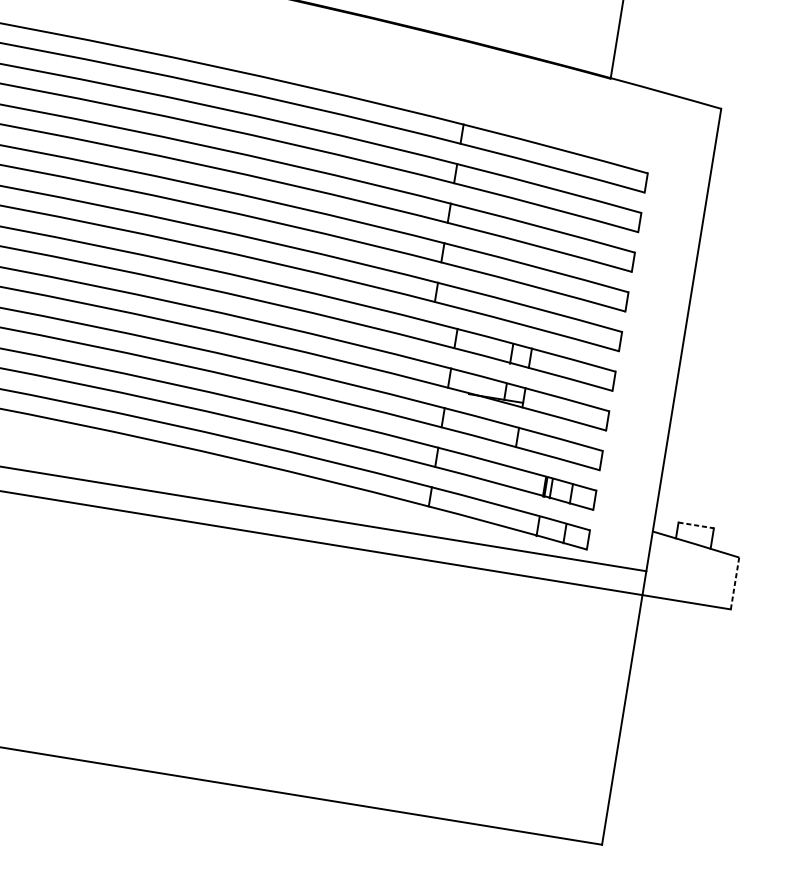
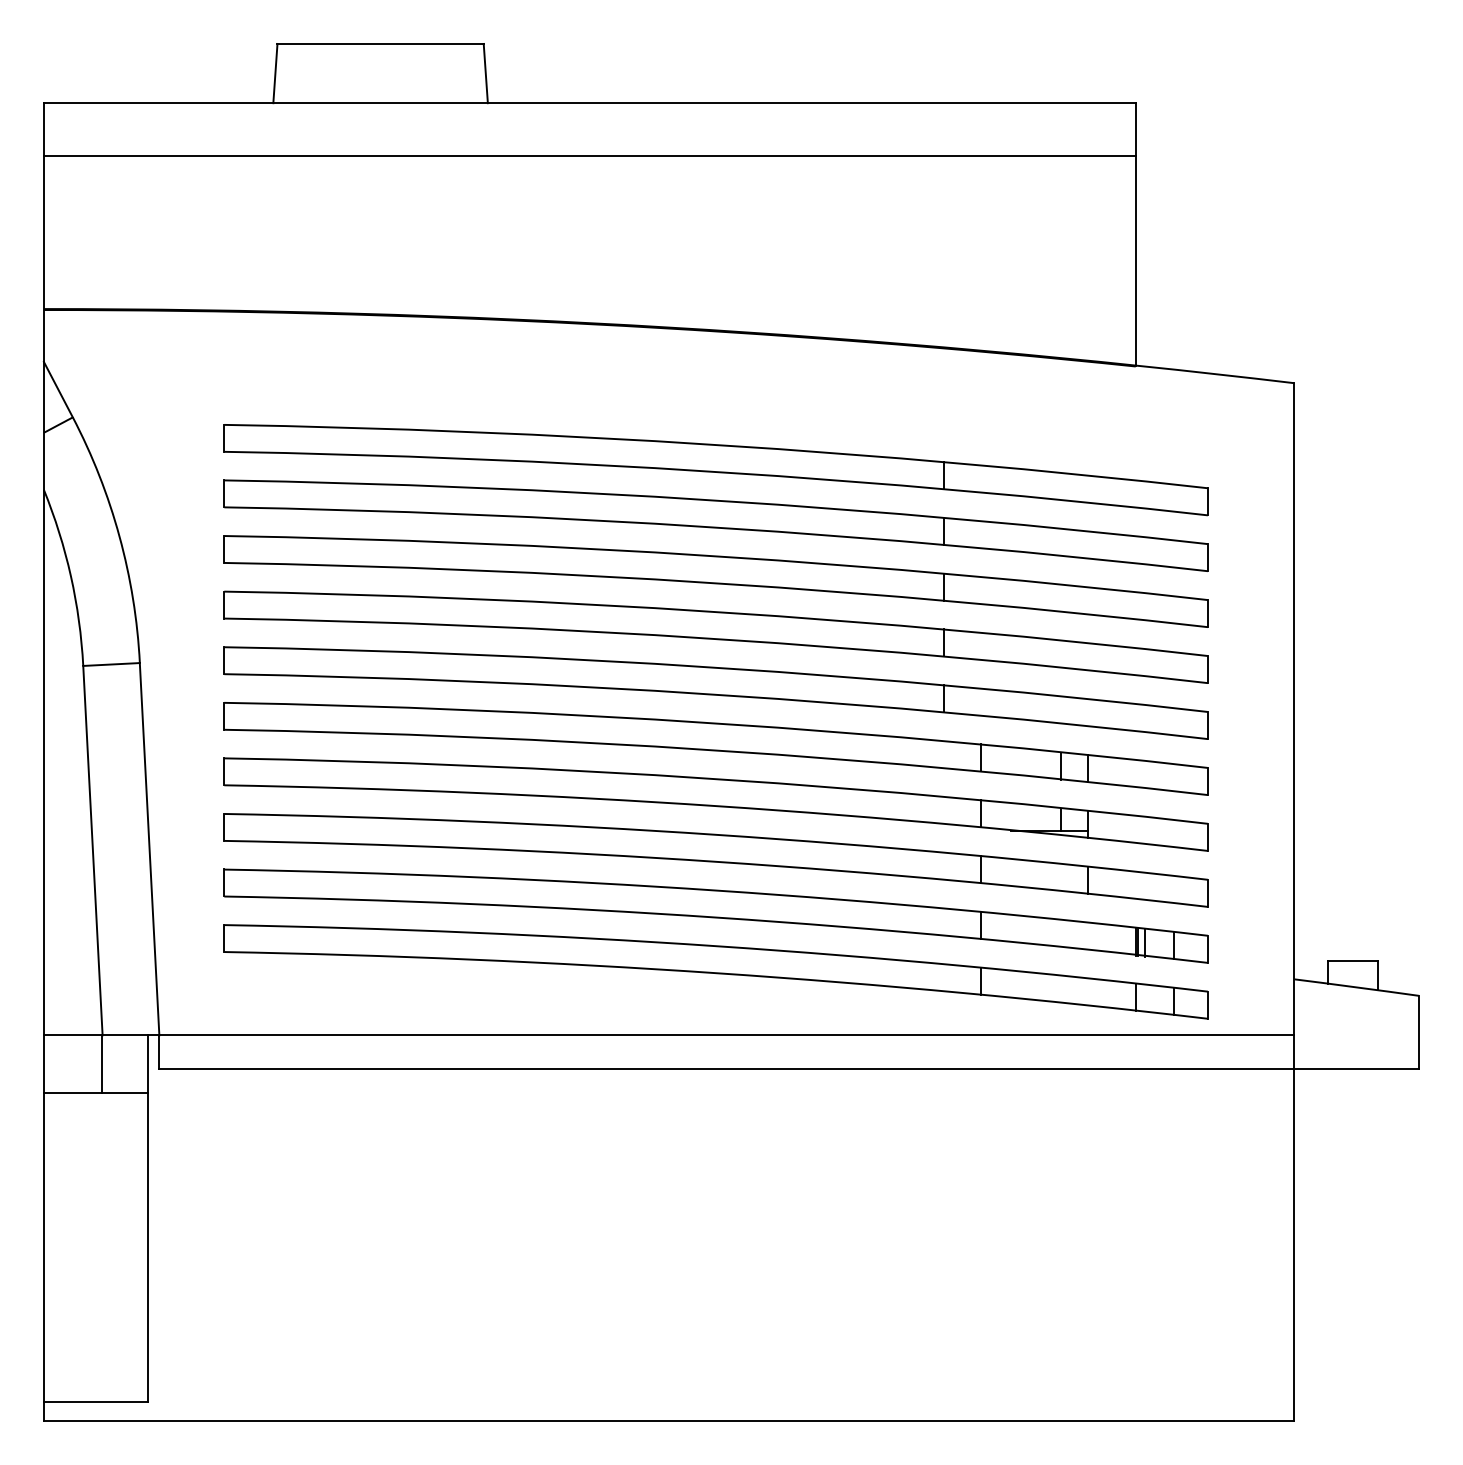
line: (695, 525) -> (1352, 961), dashed -> solid
line: (735, 583) -> (1419, 1032), dashed -> solid

